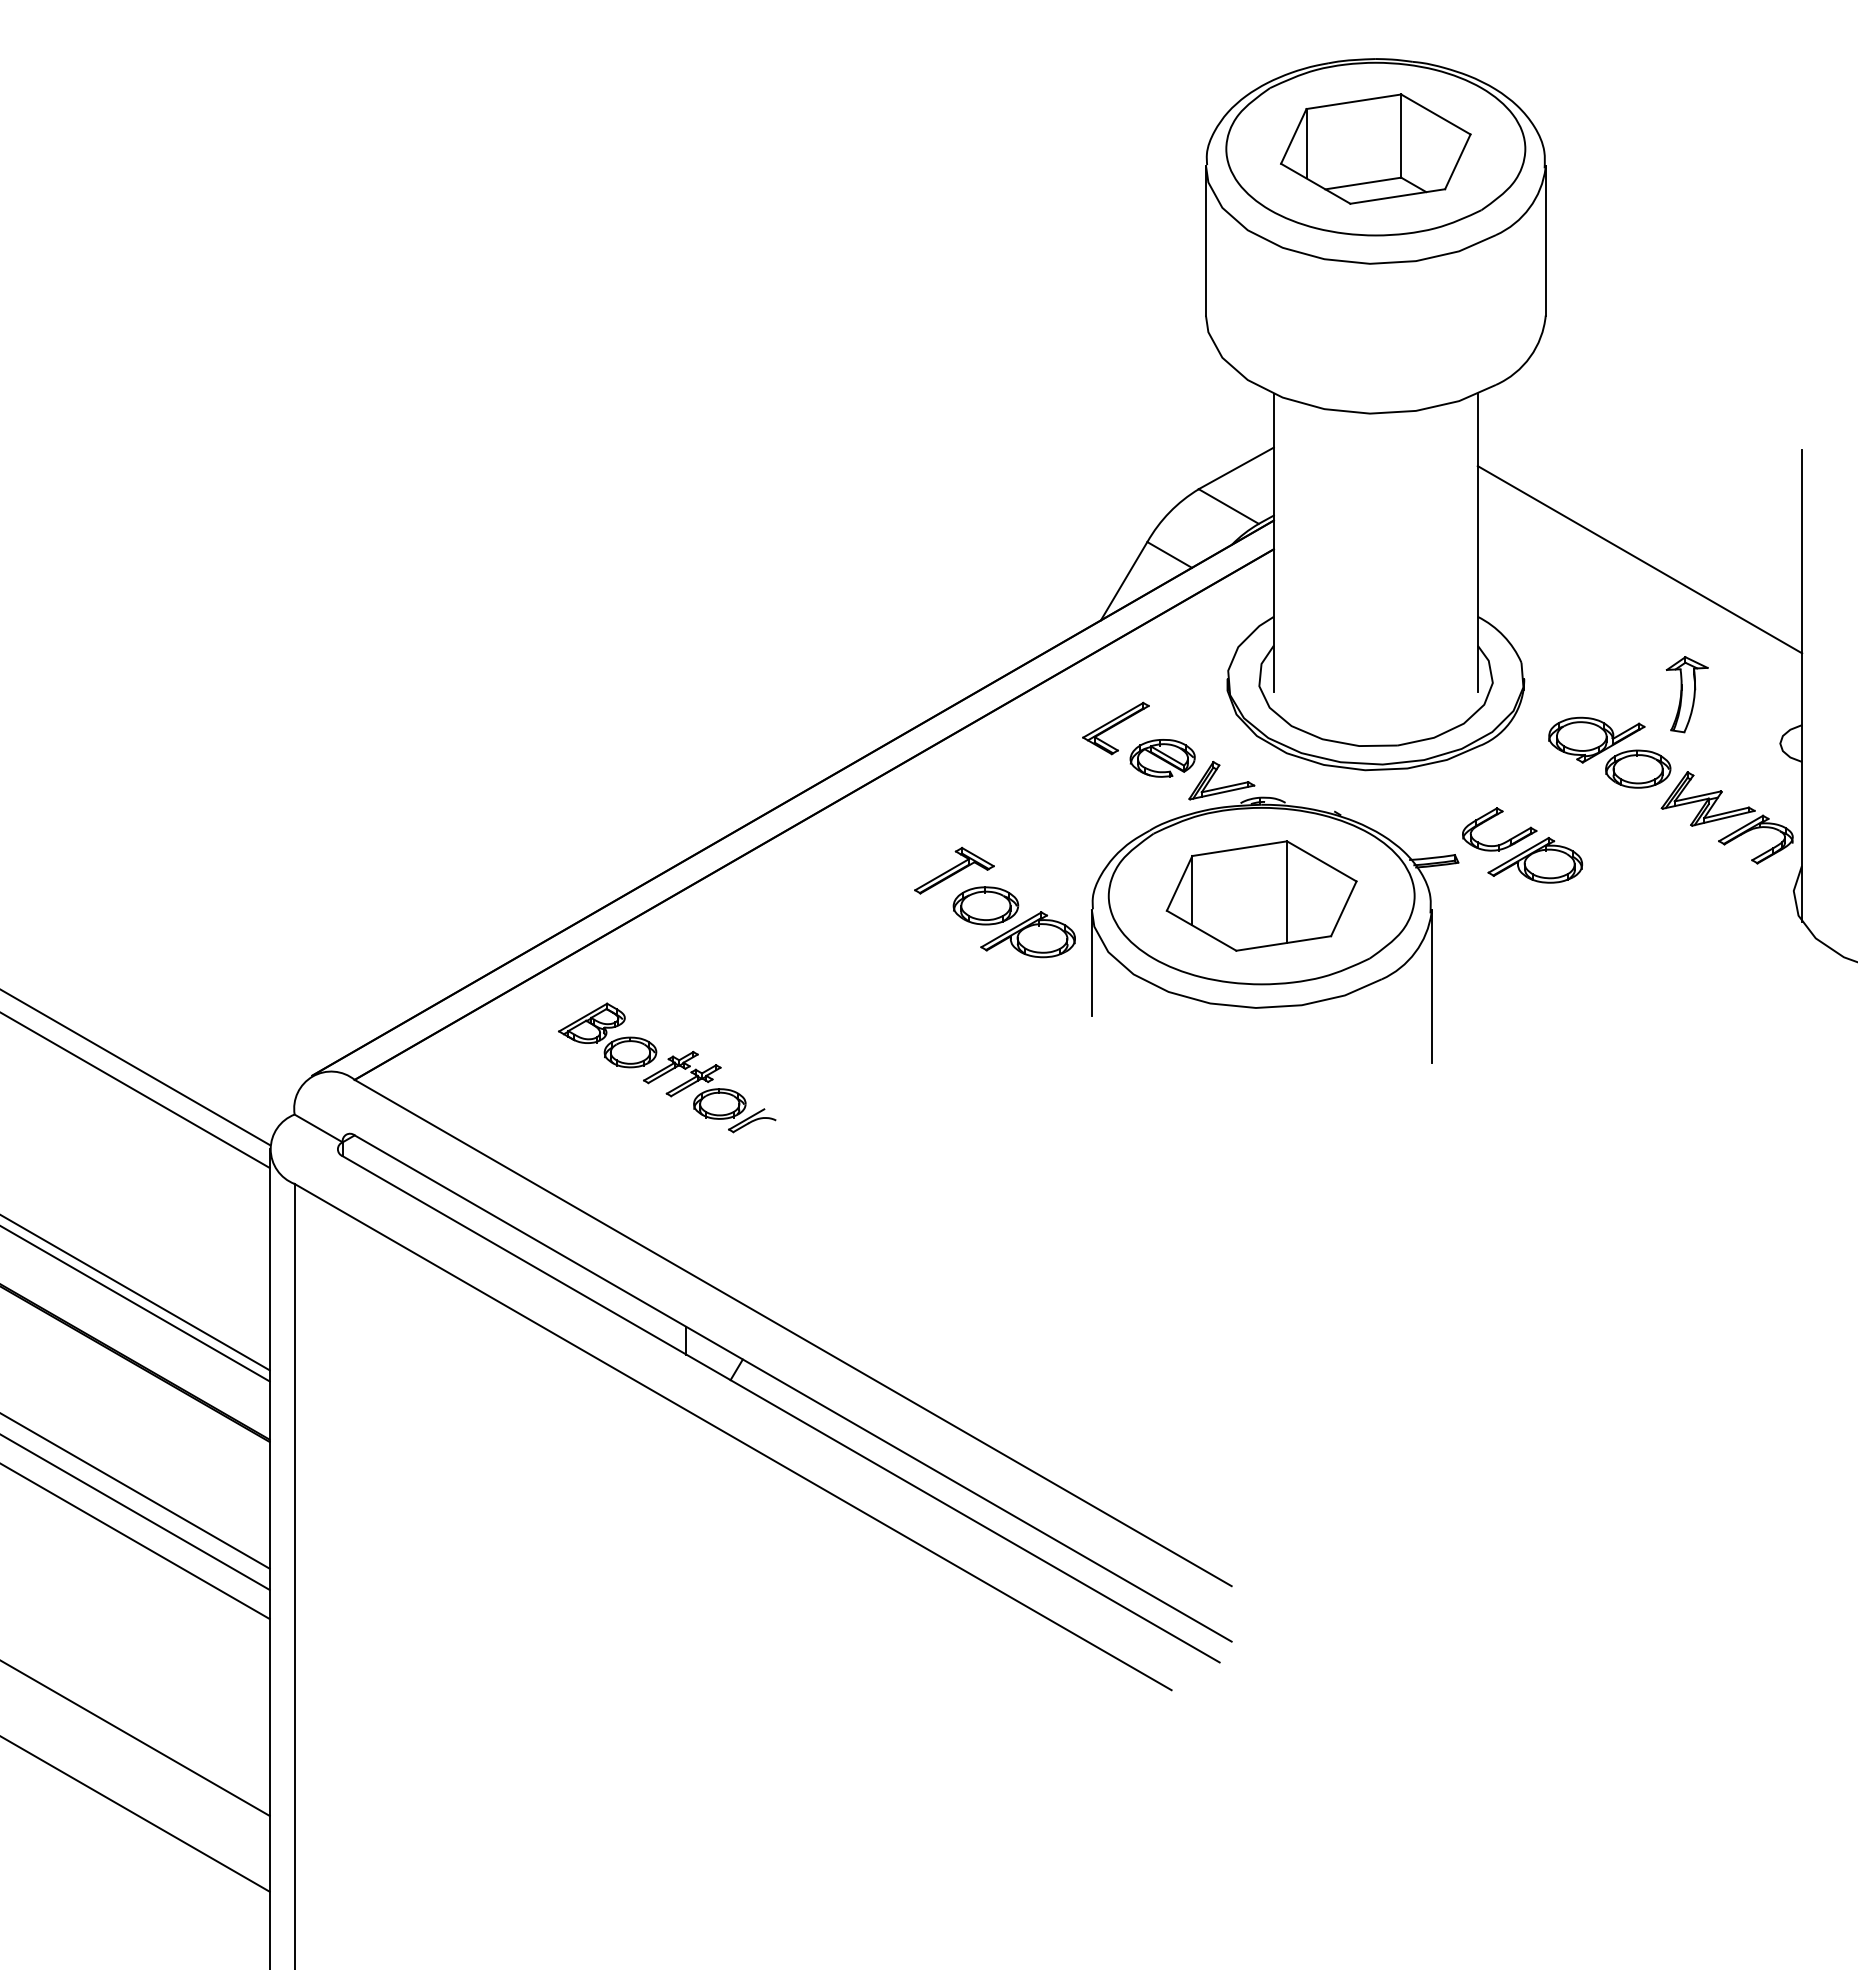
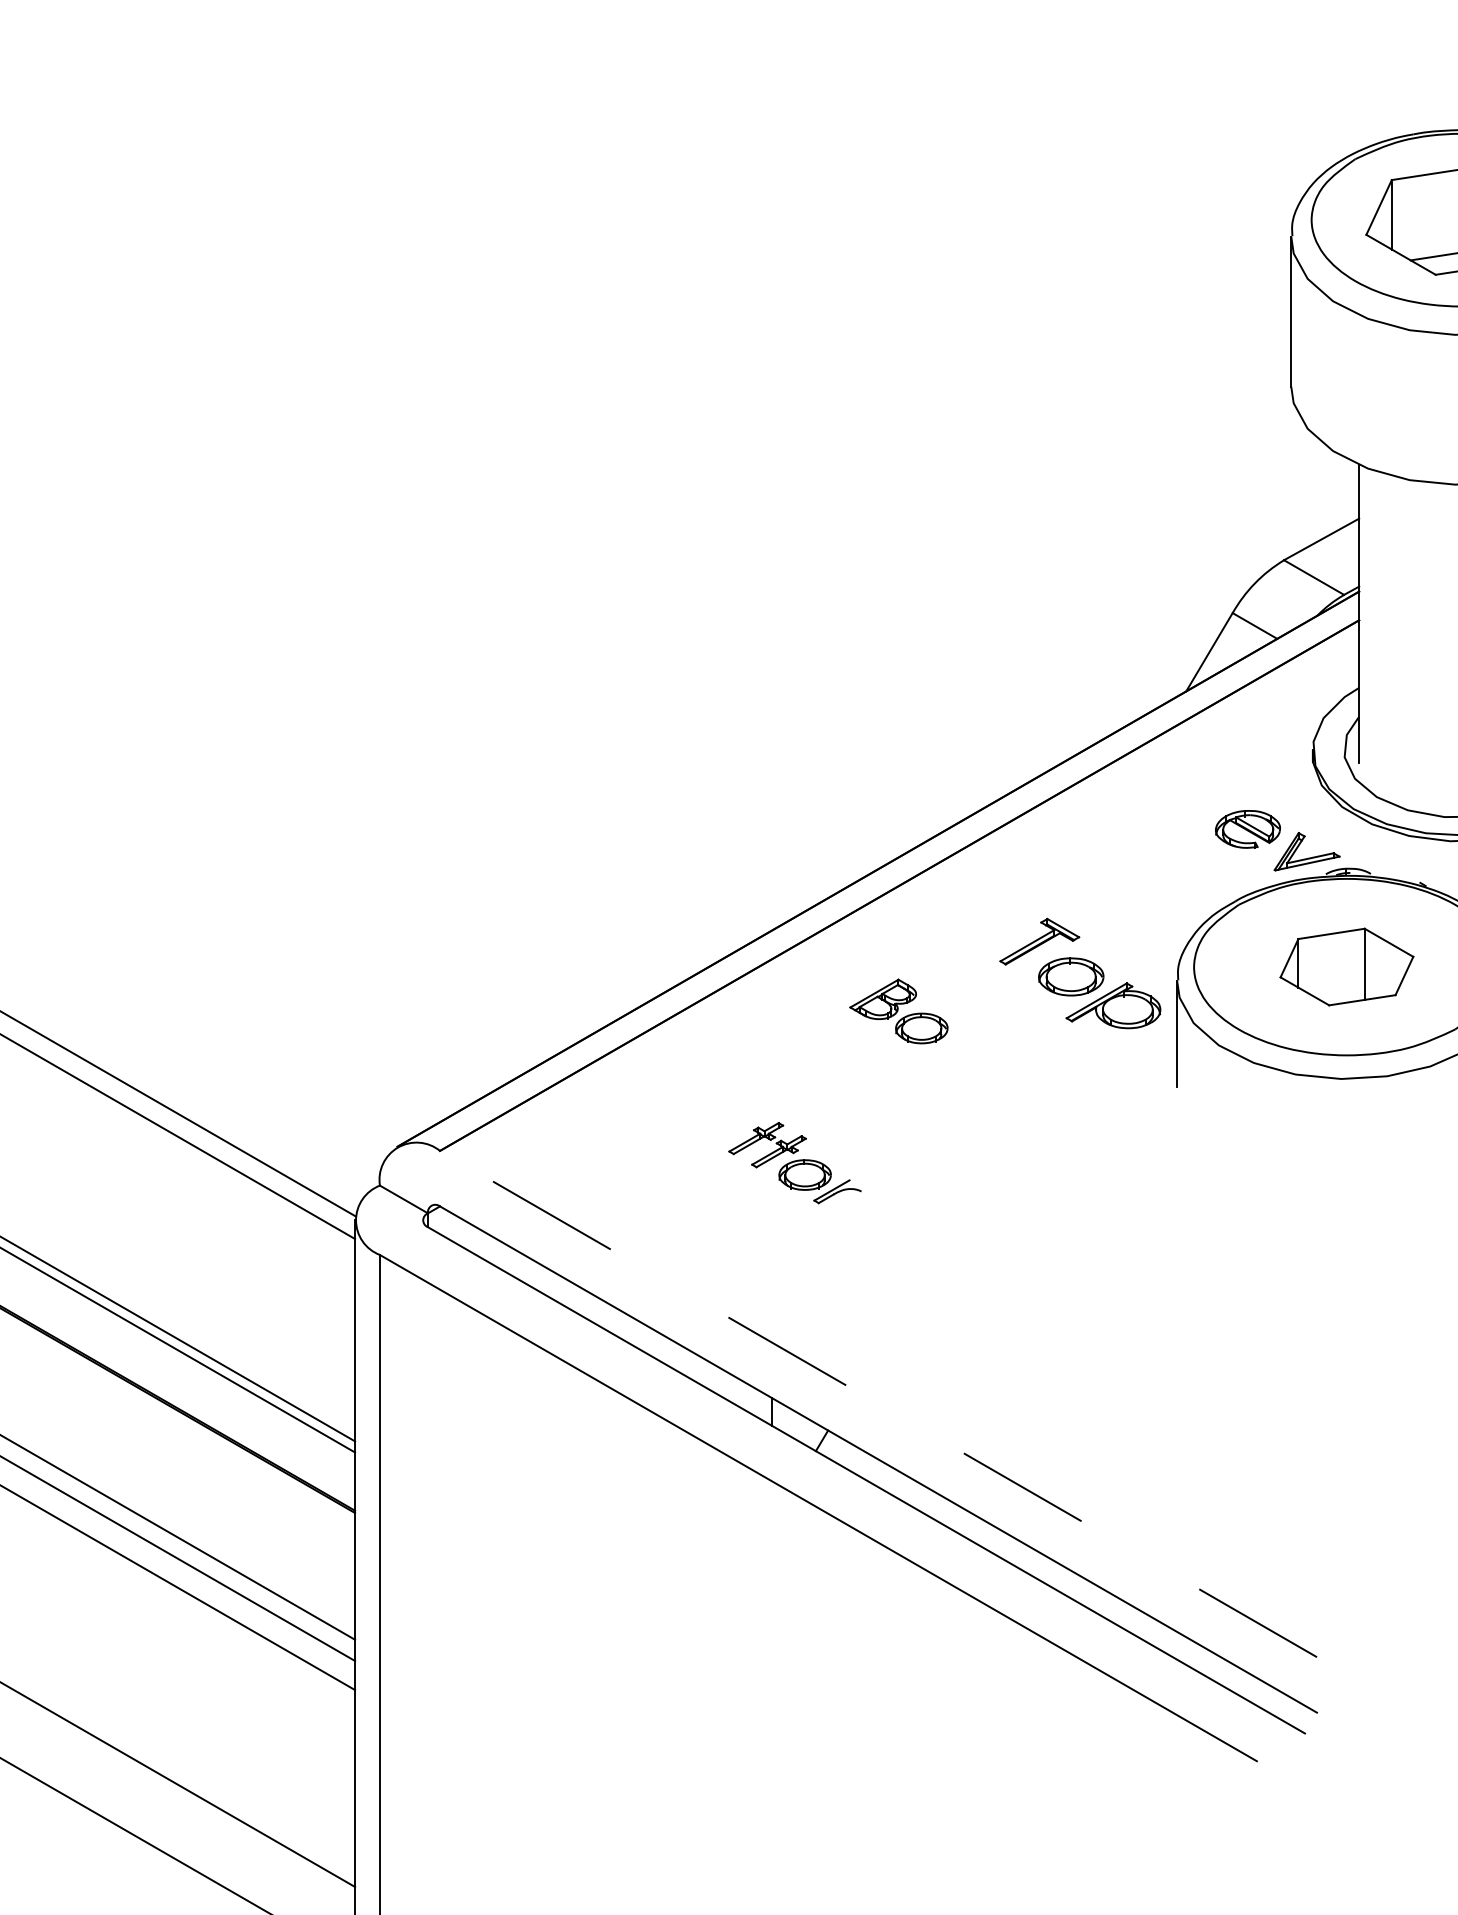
part: (1115, 728) -> (1200, 799), removed
part: (1261, 895) -> (1346, 966), size x0.7
part: (607, 1035) -> (898, 1011), moved
line: (792, 1332) -> (877, 1403), solid -> dashed

